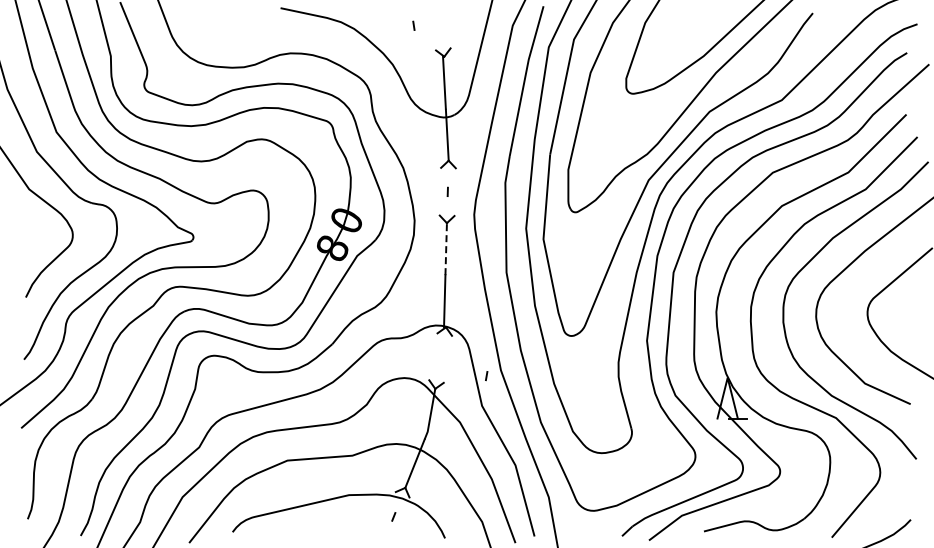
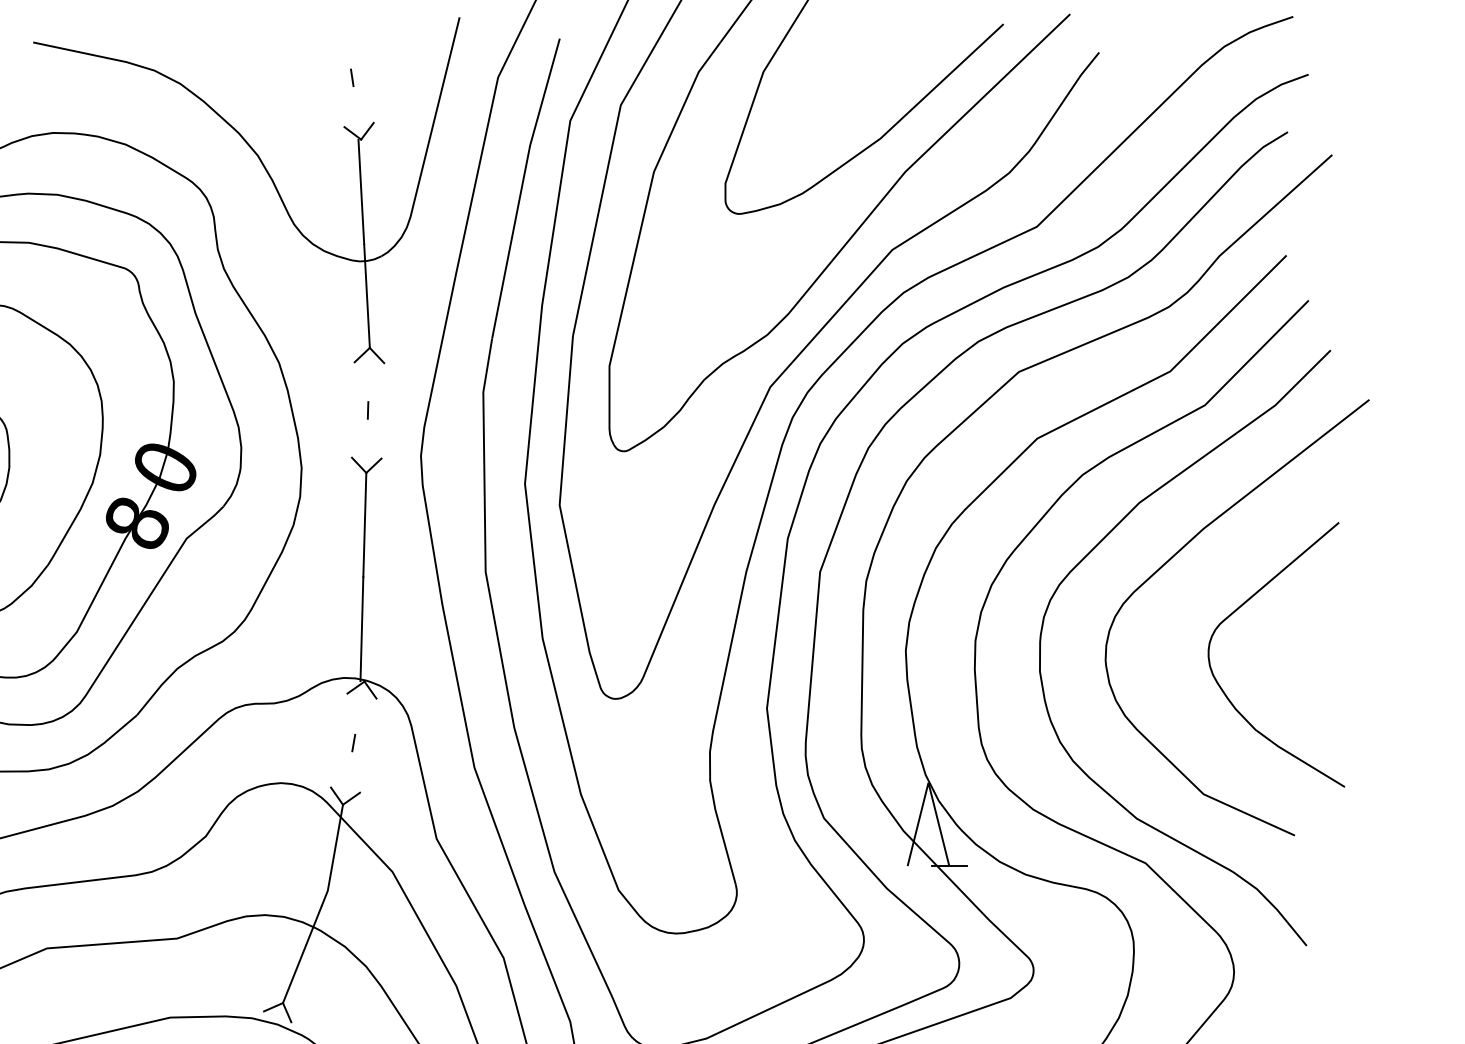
line: (413, 25) -> (351, 77), moved
line: (446, 248) -> (365, 523), dashed -> solid
line: (486, 376) -> (353, 743), moved

